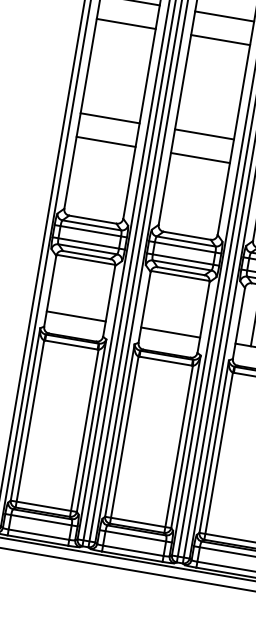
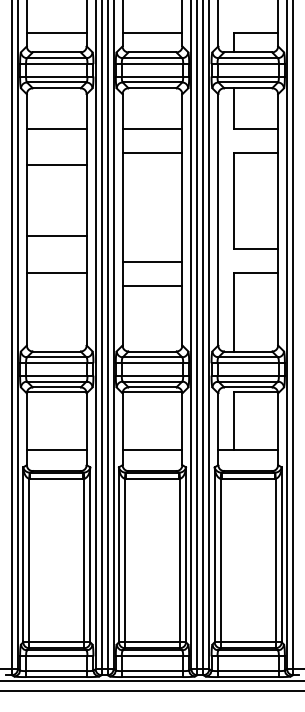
line: (126, 23) -> (56, 164), moved
line: (109, 118) -> (56, 235), moved
line: (204, 134) -> (152, 261), moved
line: (200, 157) -> (152, 285), moved

